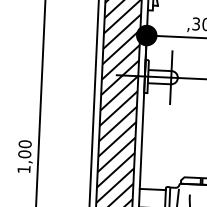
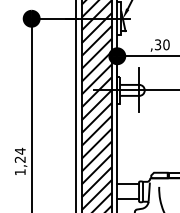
text: (24, 148) -> (19, 154), 1,00 -> 1,24

